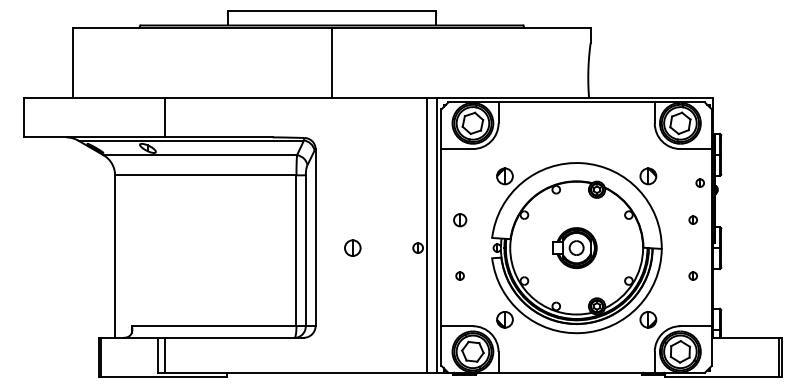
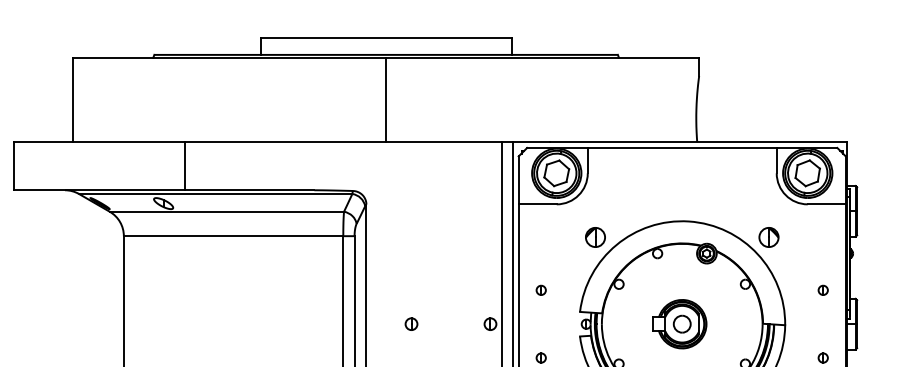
part: (699, 182) -> (830, 244), removed
part: (459, 219) -> (540, 289), size x0.62
part: (352, 247) -> (411, 323), size x0.62

